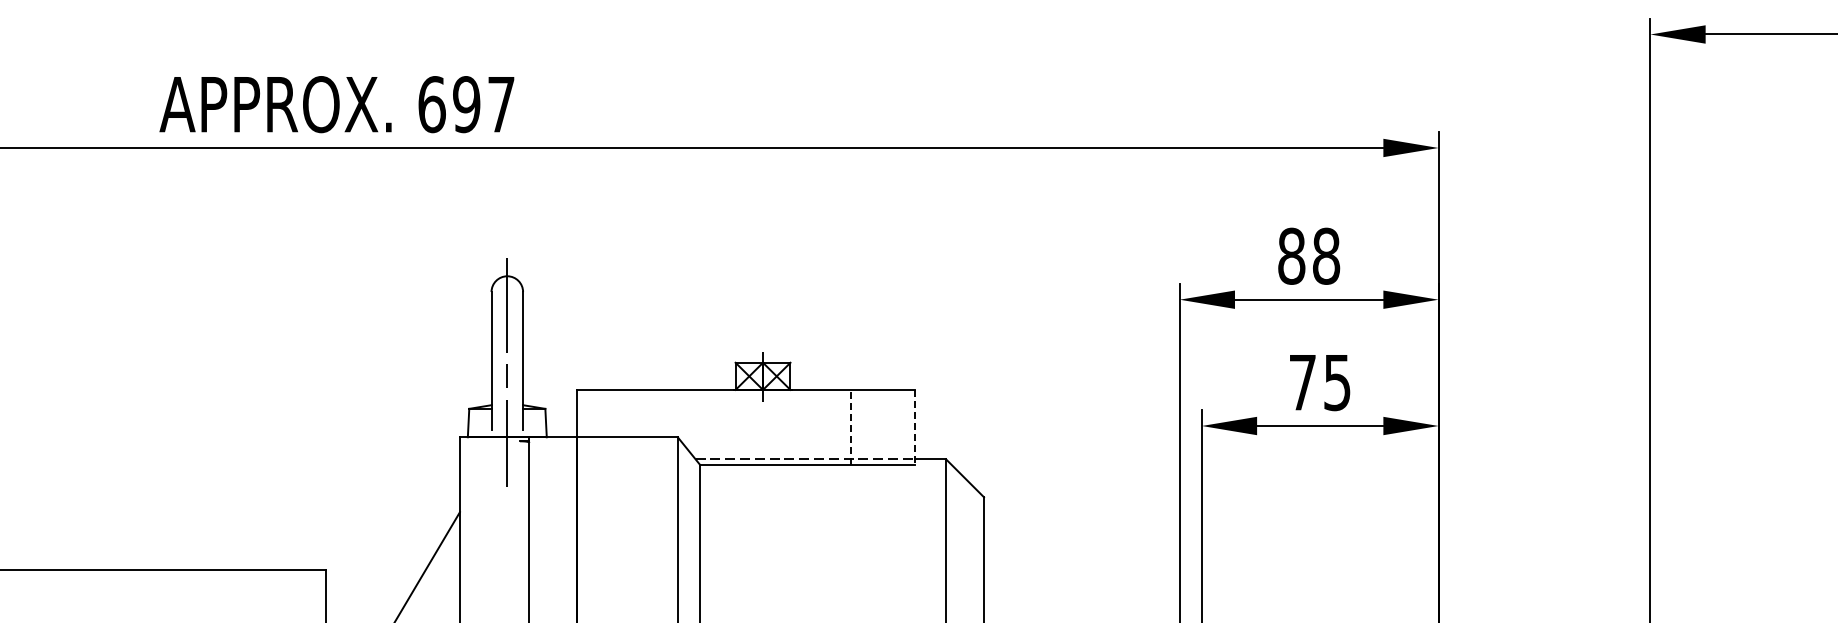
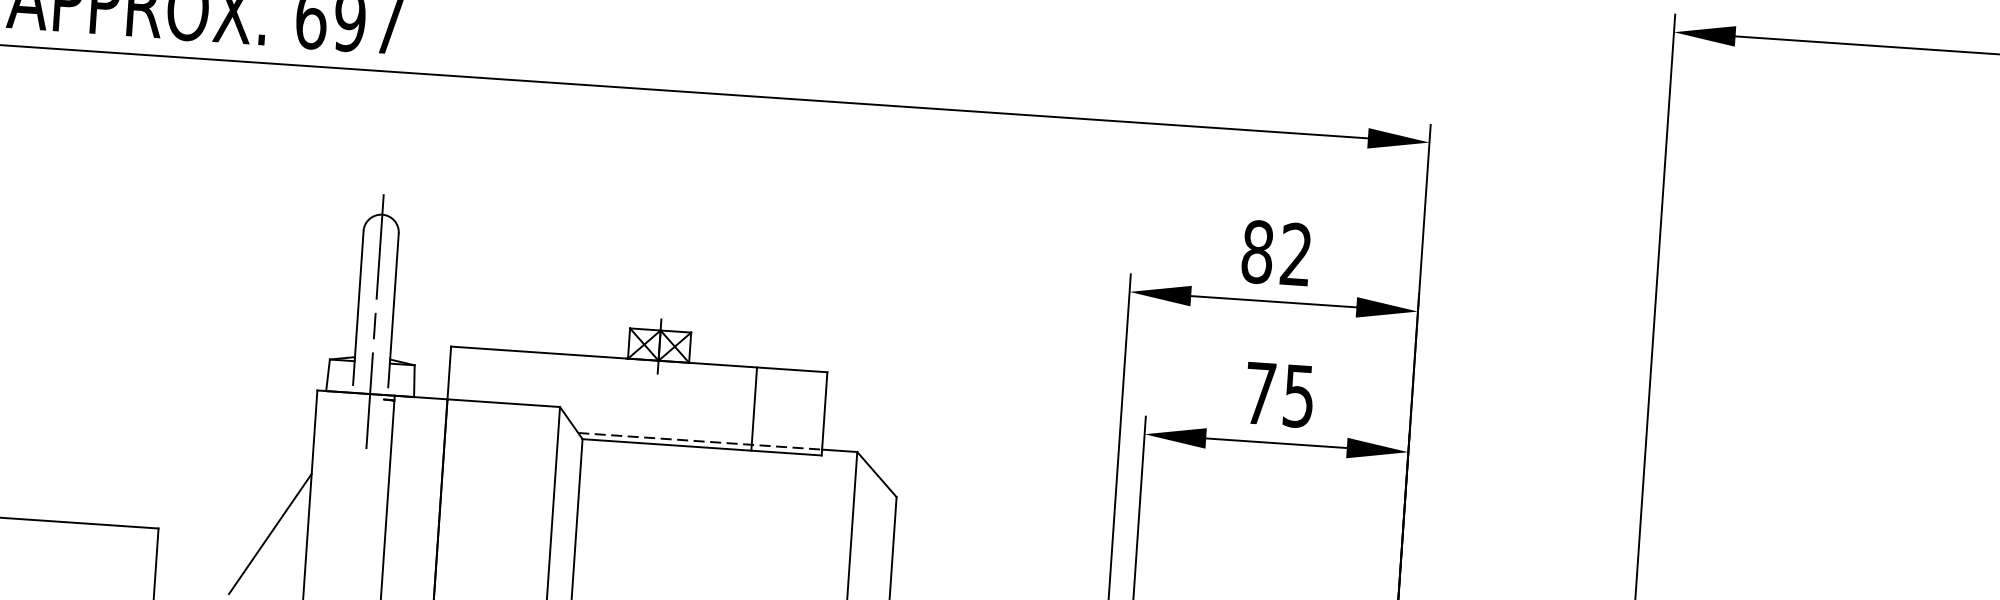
text: (1326, 255) -> (1296, 253), 88 -> 82
line: (851, 426) -> (754, 408), dashed -> solid
line: (914, 427) -> (824, 414), dashed -> solid

